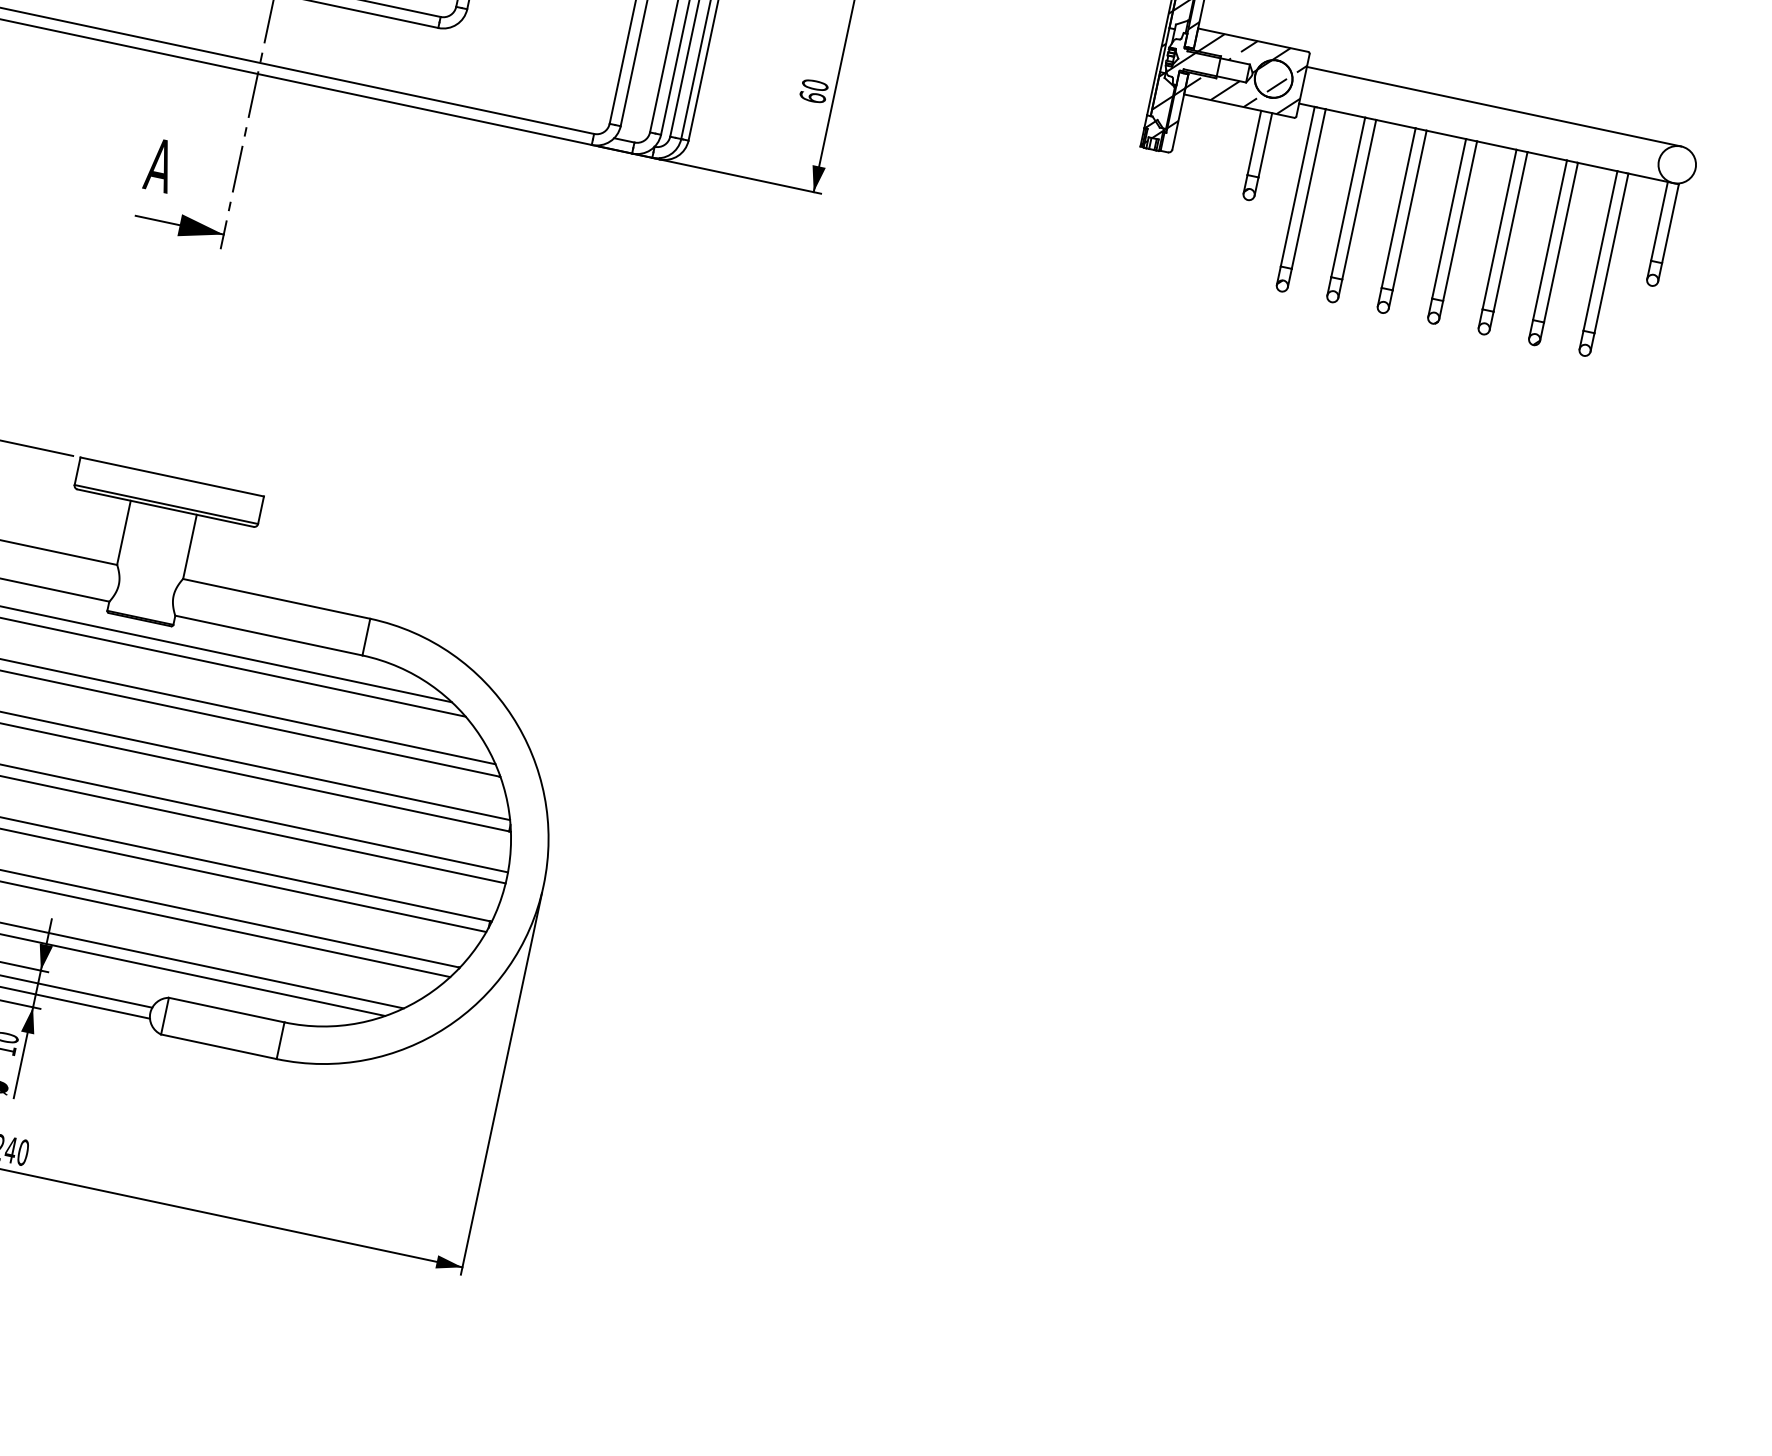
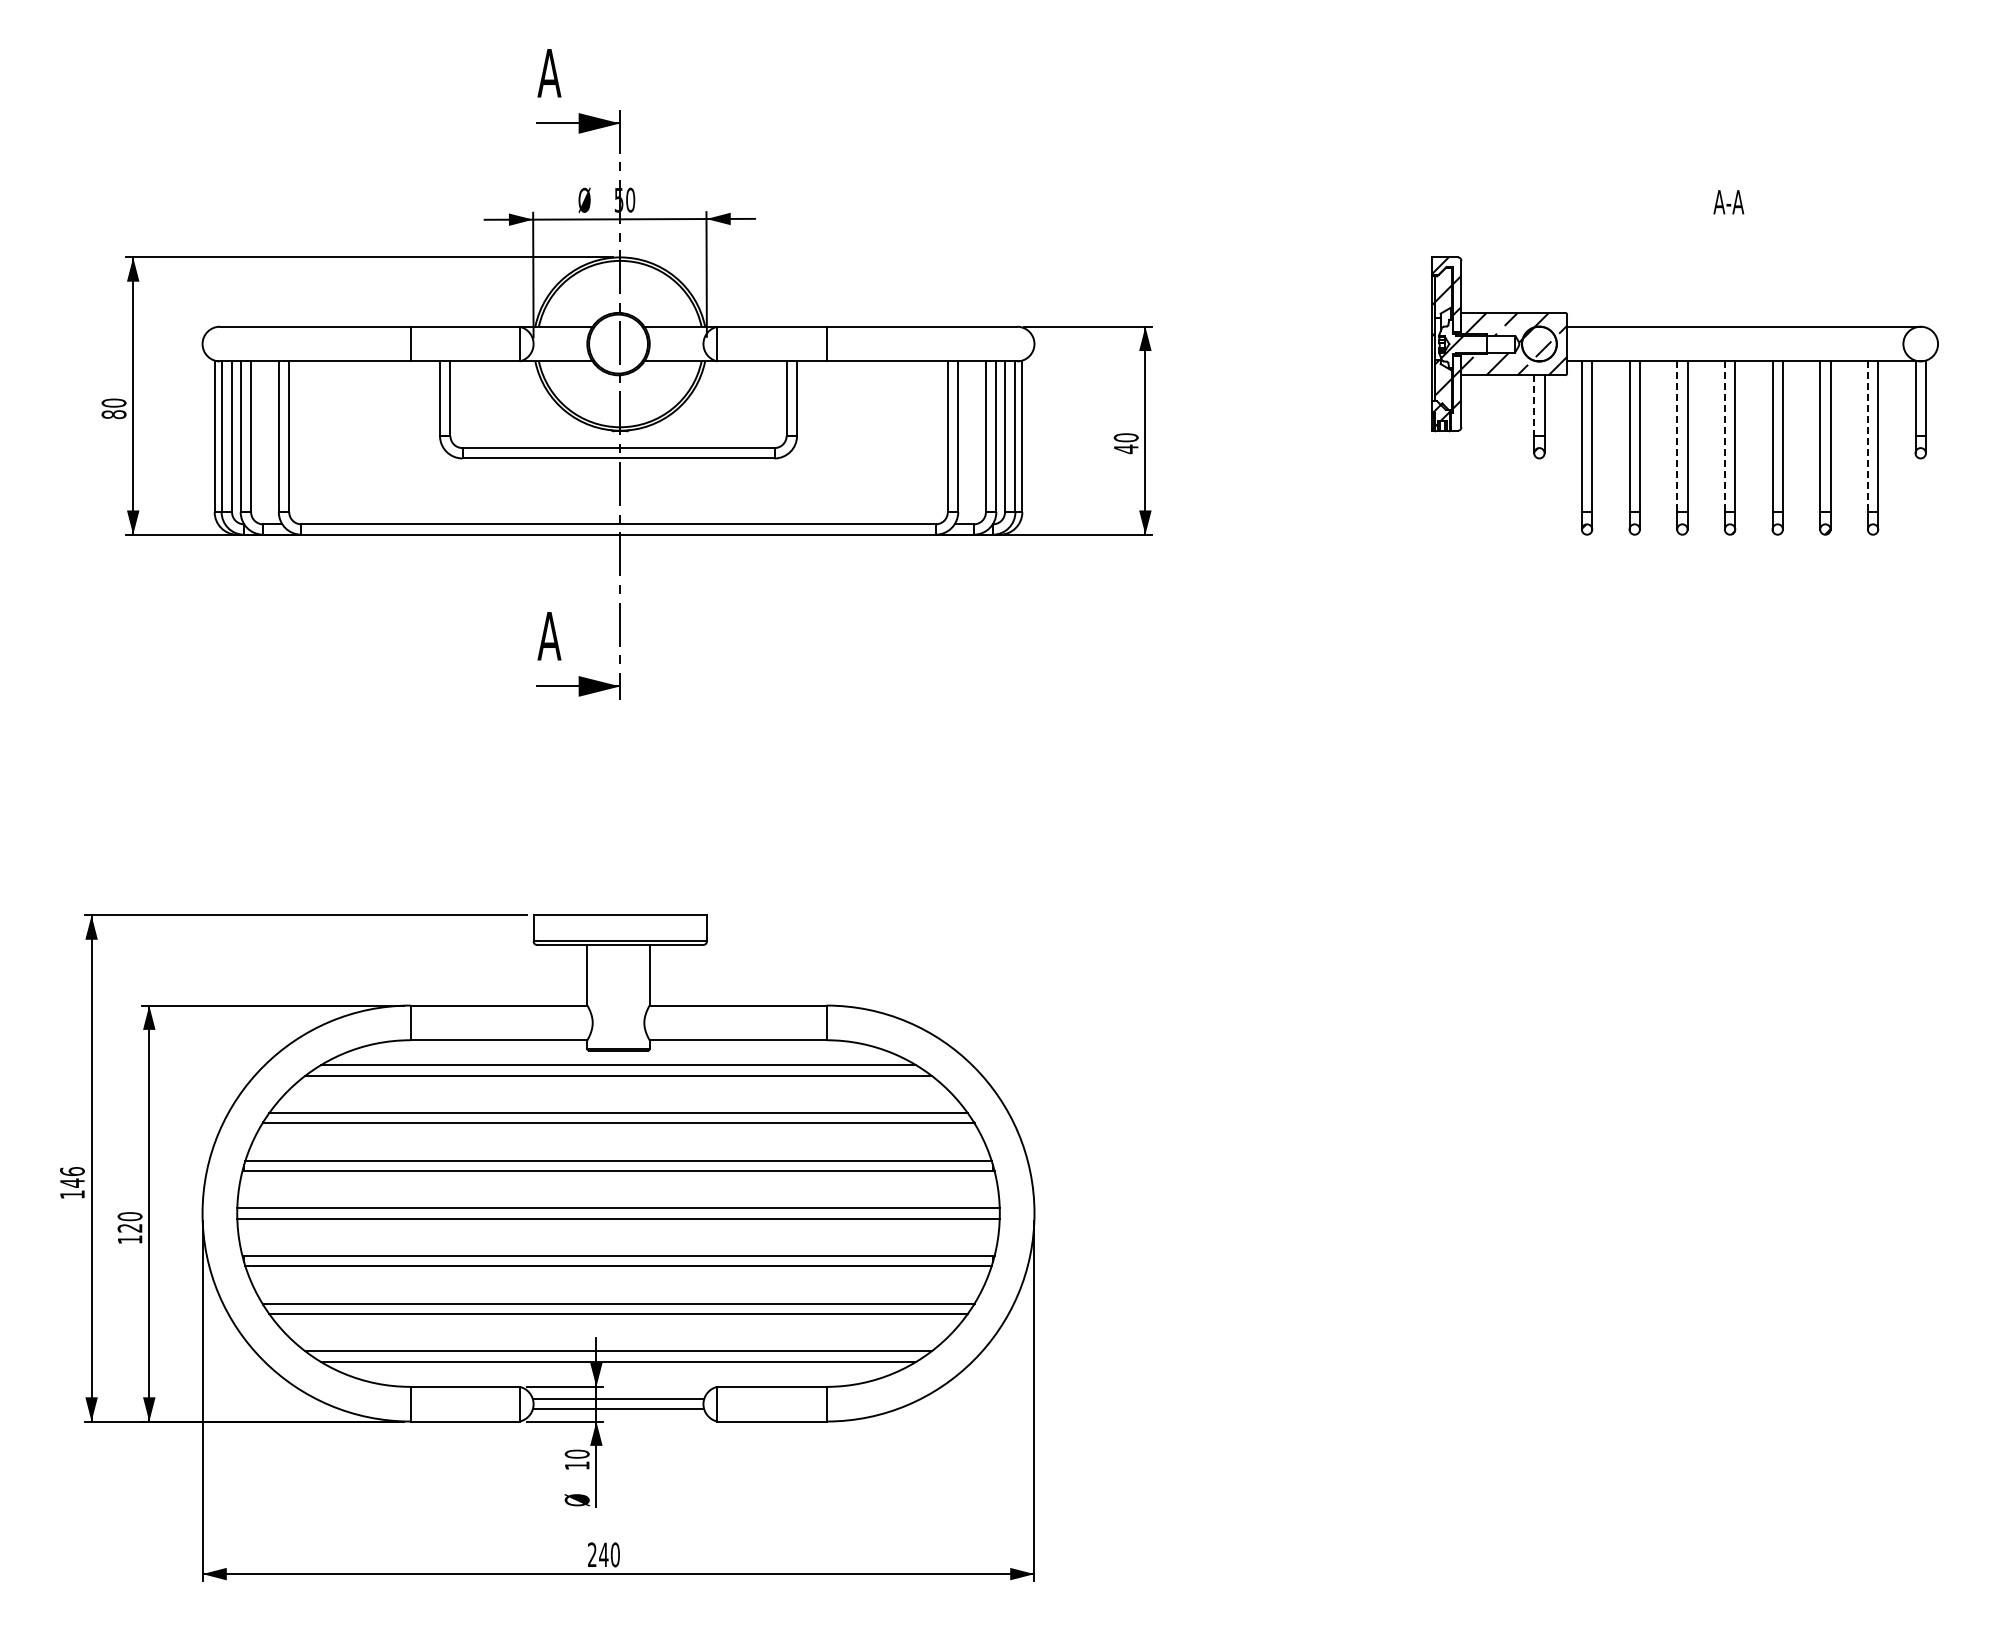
text: (811, 97) -> (1125, 449), 60 -> 40
line: (1254, 143) -> (1534, 406), solid -> dashed
line: (1398, 208) -> (1677, 437), solid -> dashed
line: (1448, 219) -> (1724, 437), solid -> dashed
line: (1599, 251) -> (1867, 437), solid -> dashed

